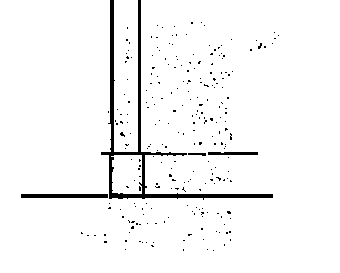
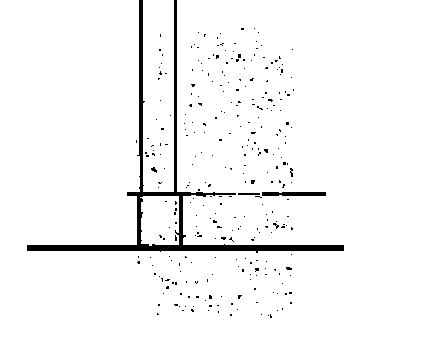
part: (264, 41) -> (243, 52), moved
part: (200, 212) -> (252, 268), size x1.43
part: (96, 239) -> (199, 302), moved

